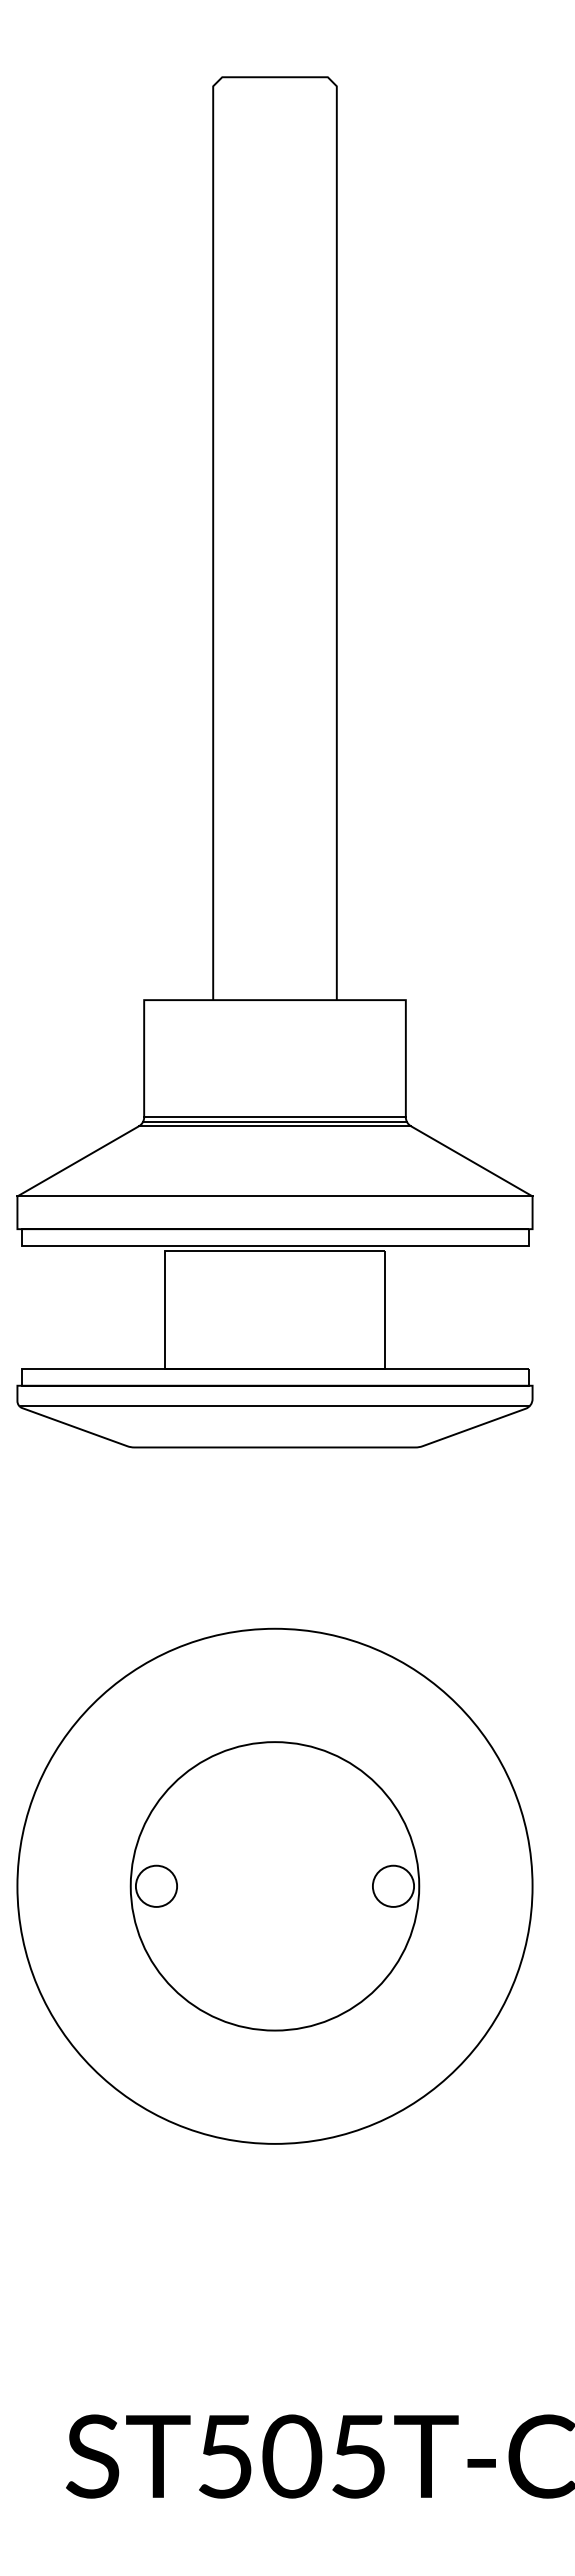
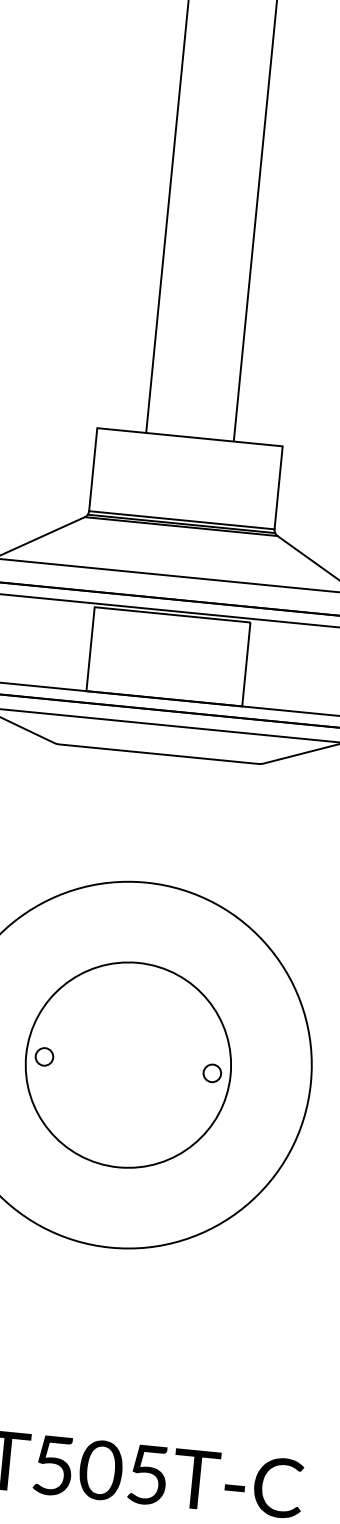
circle: (156, 1885) -> (44, 1056), size x0.6
circle: (393, 1885) -> (212, 1072), size x0.6

